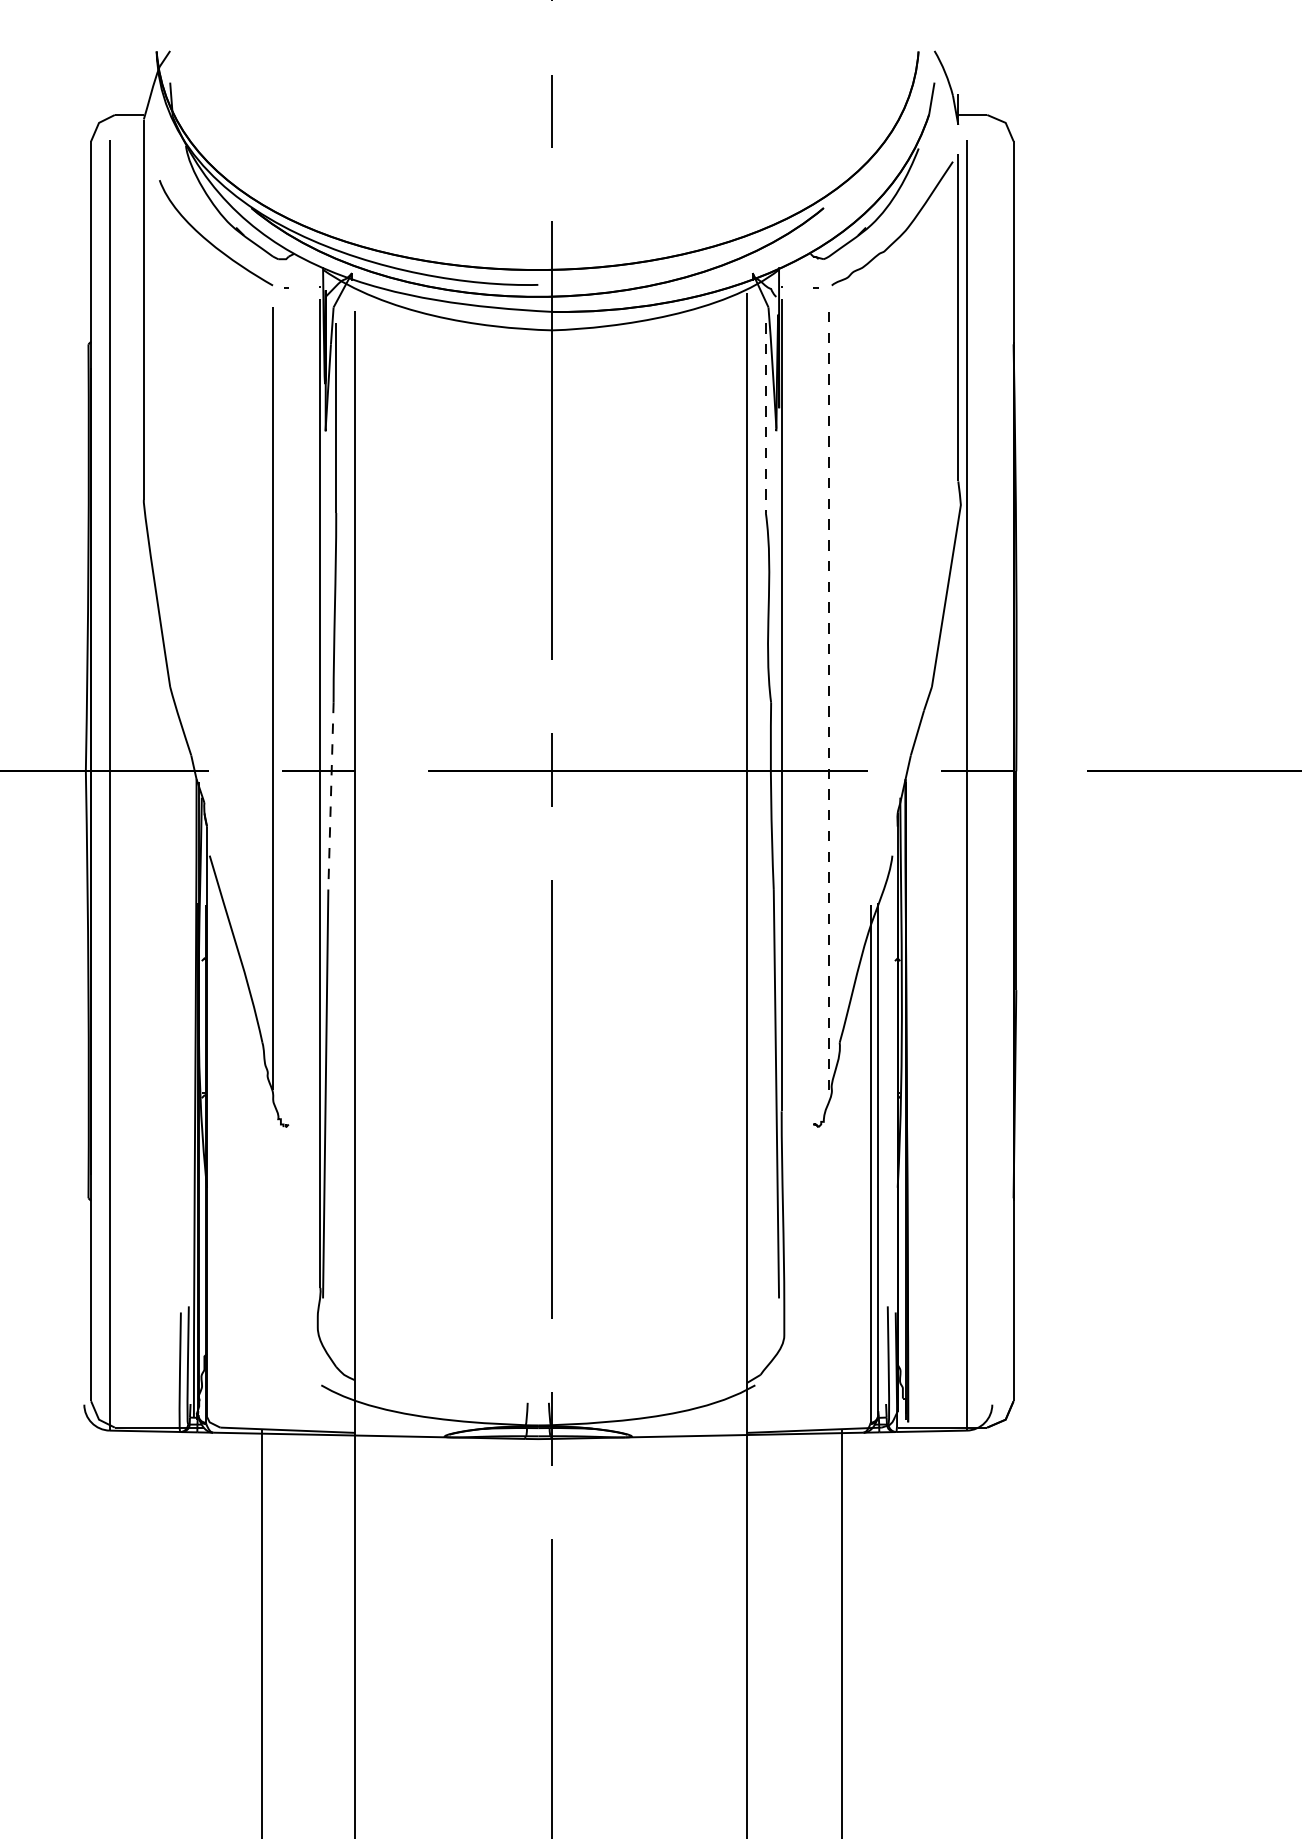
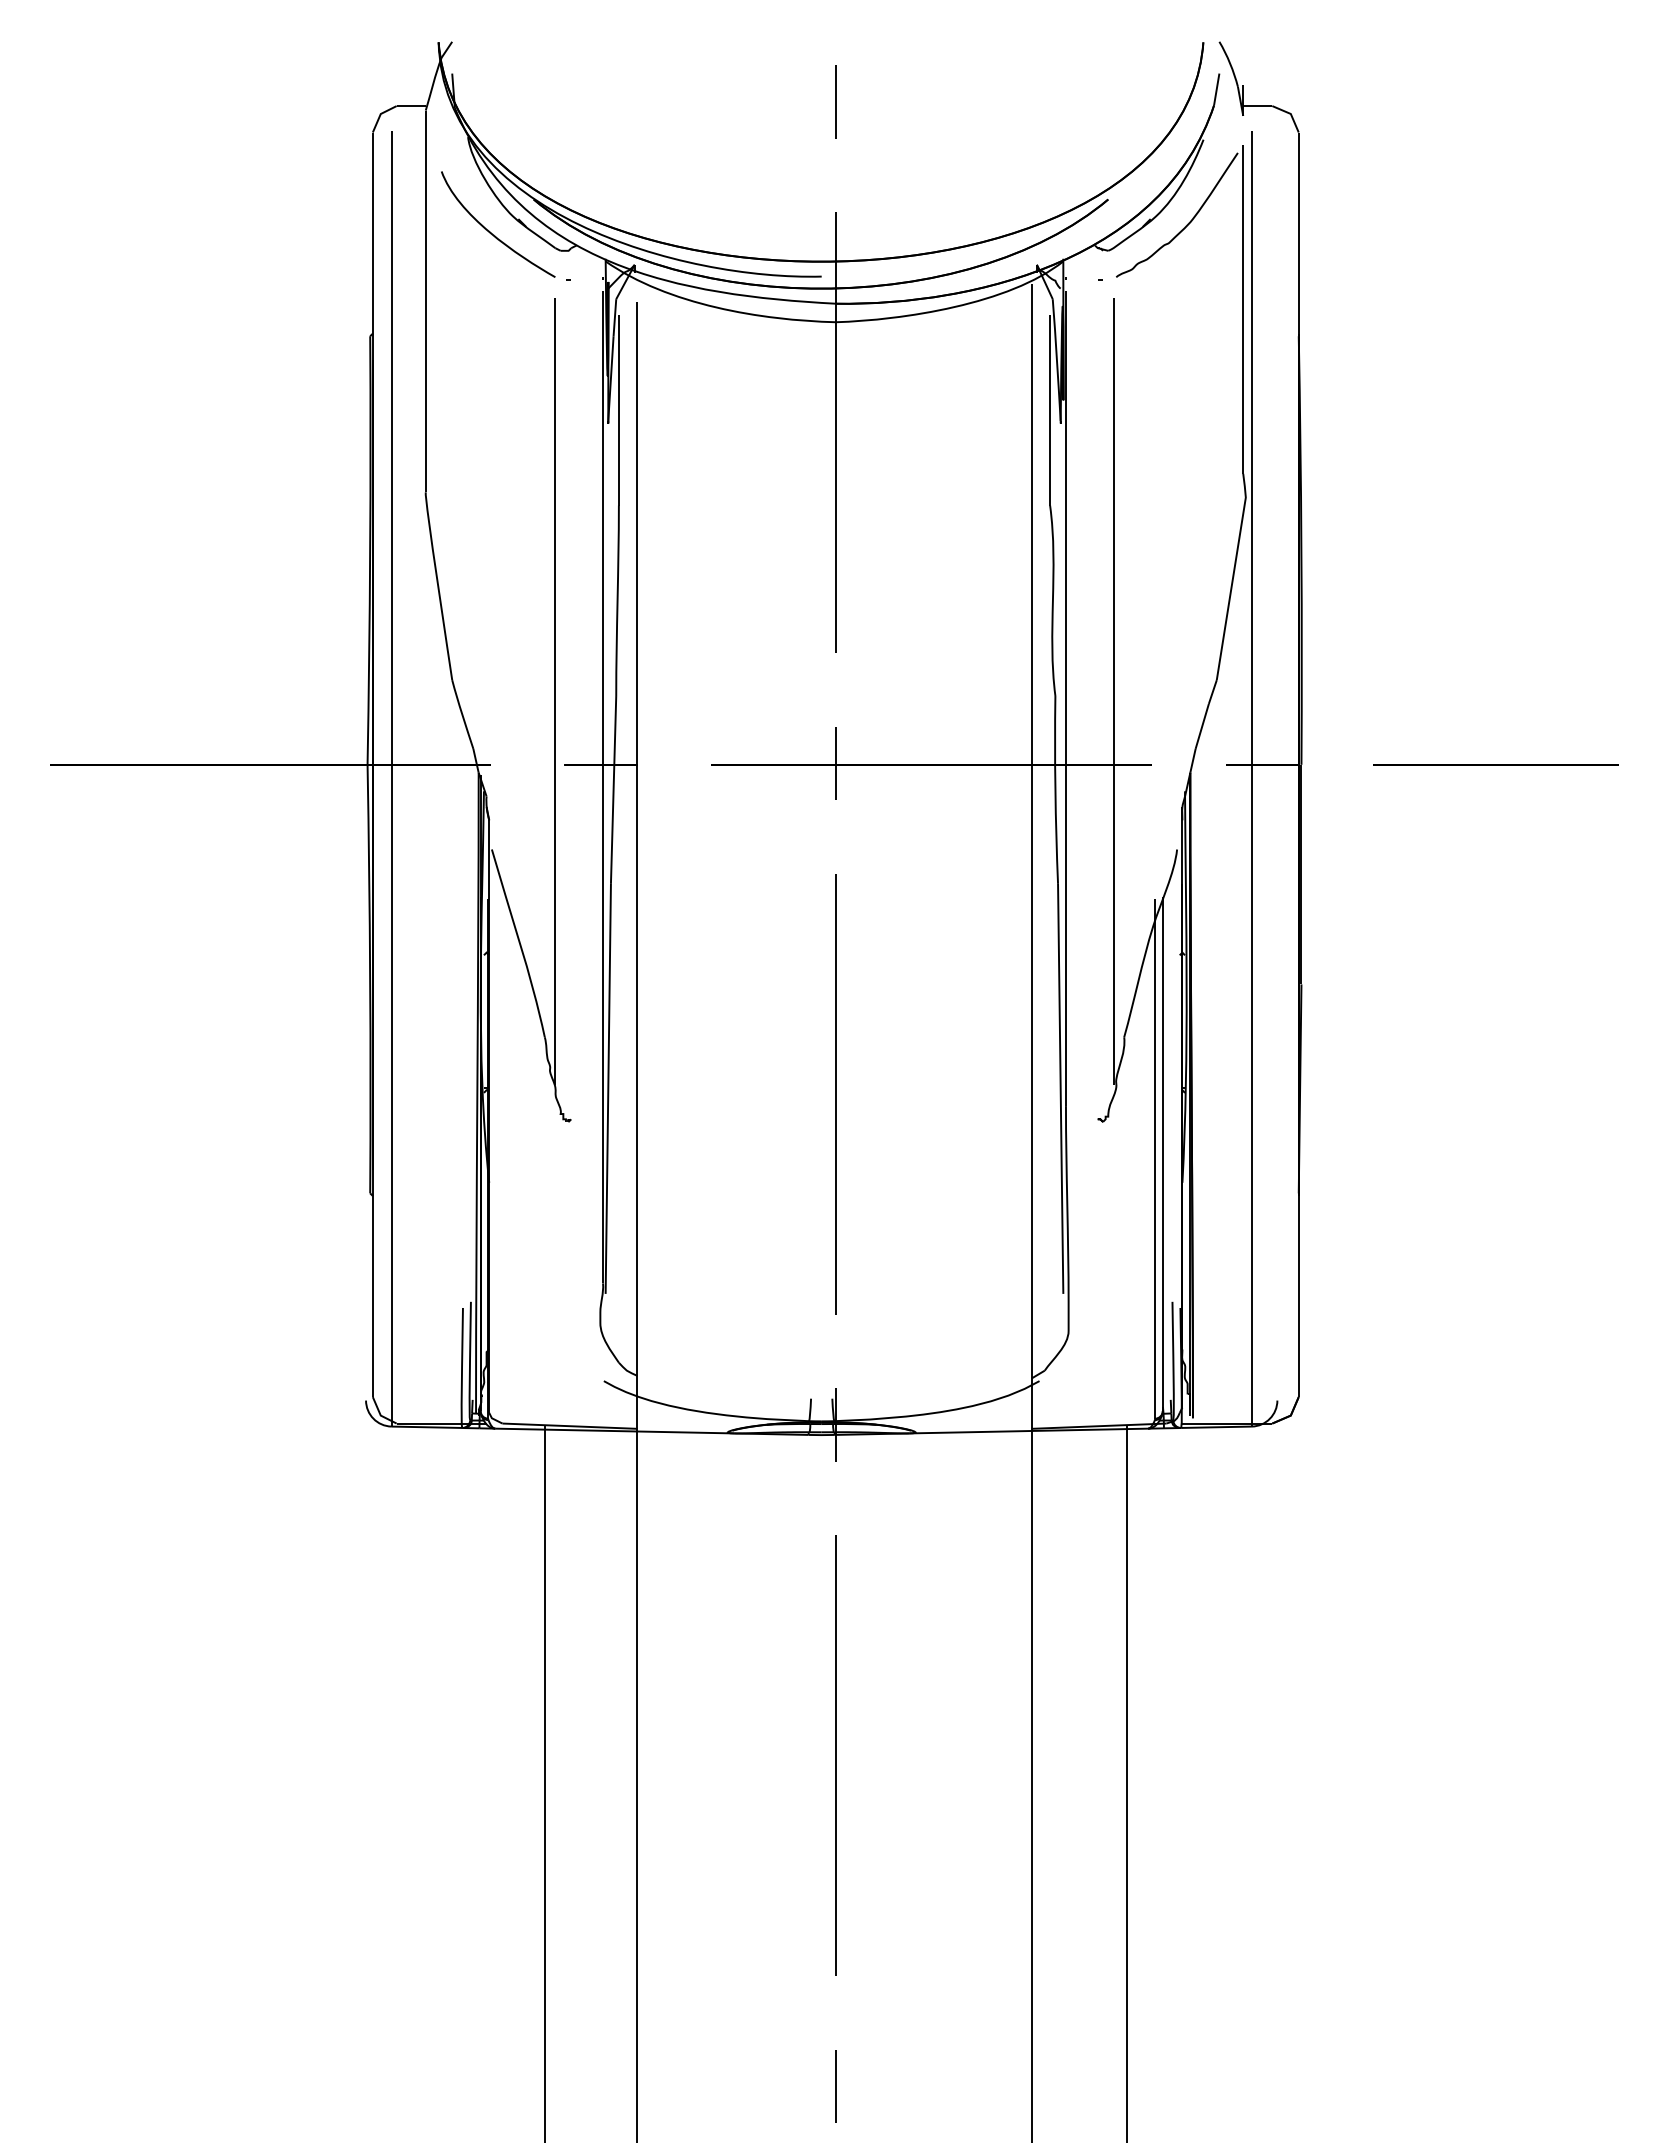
line: (766, 418) -> (1050, 410), dashed -> solid
line: (829, 698) -> (1113, 691), dashed -> solid
line: (330, 795) -> (613, 789), dashed -> solid

